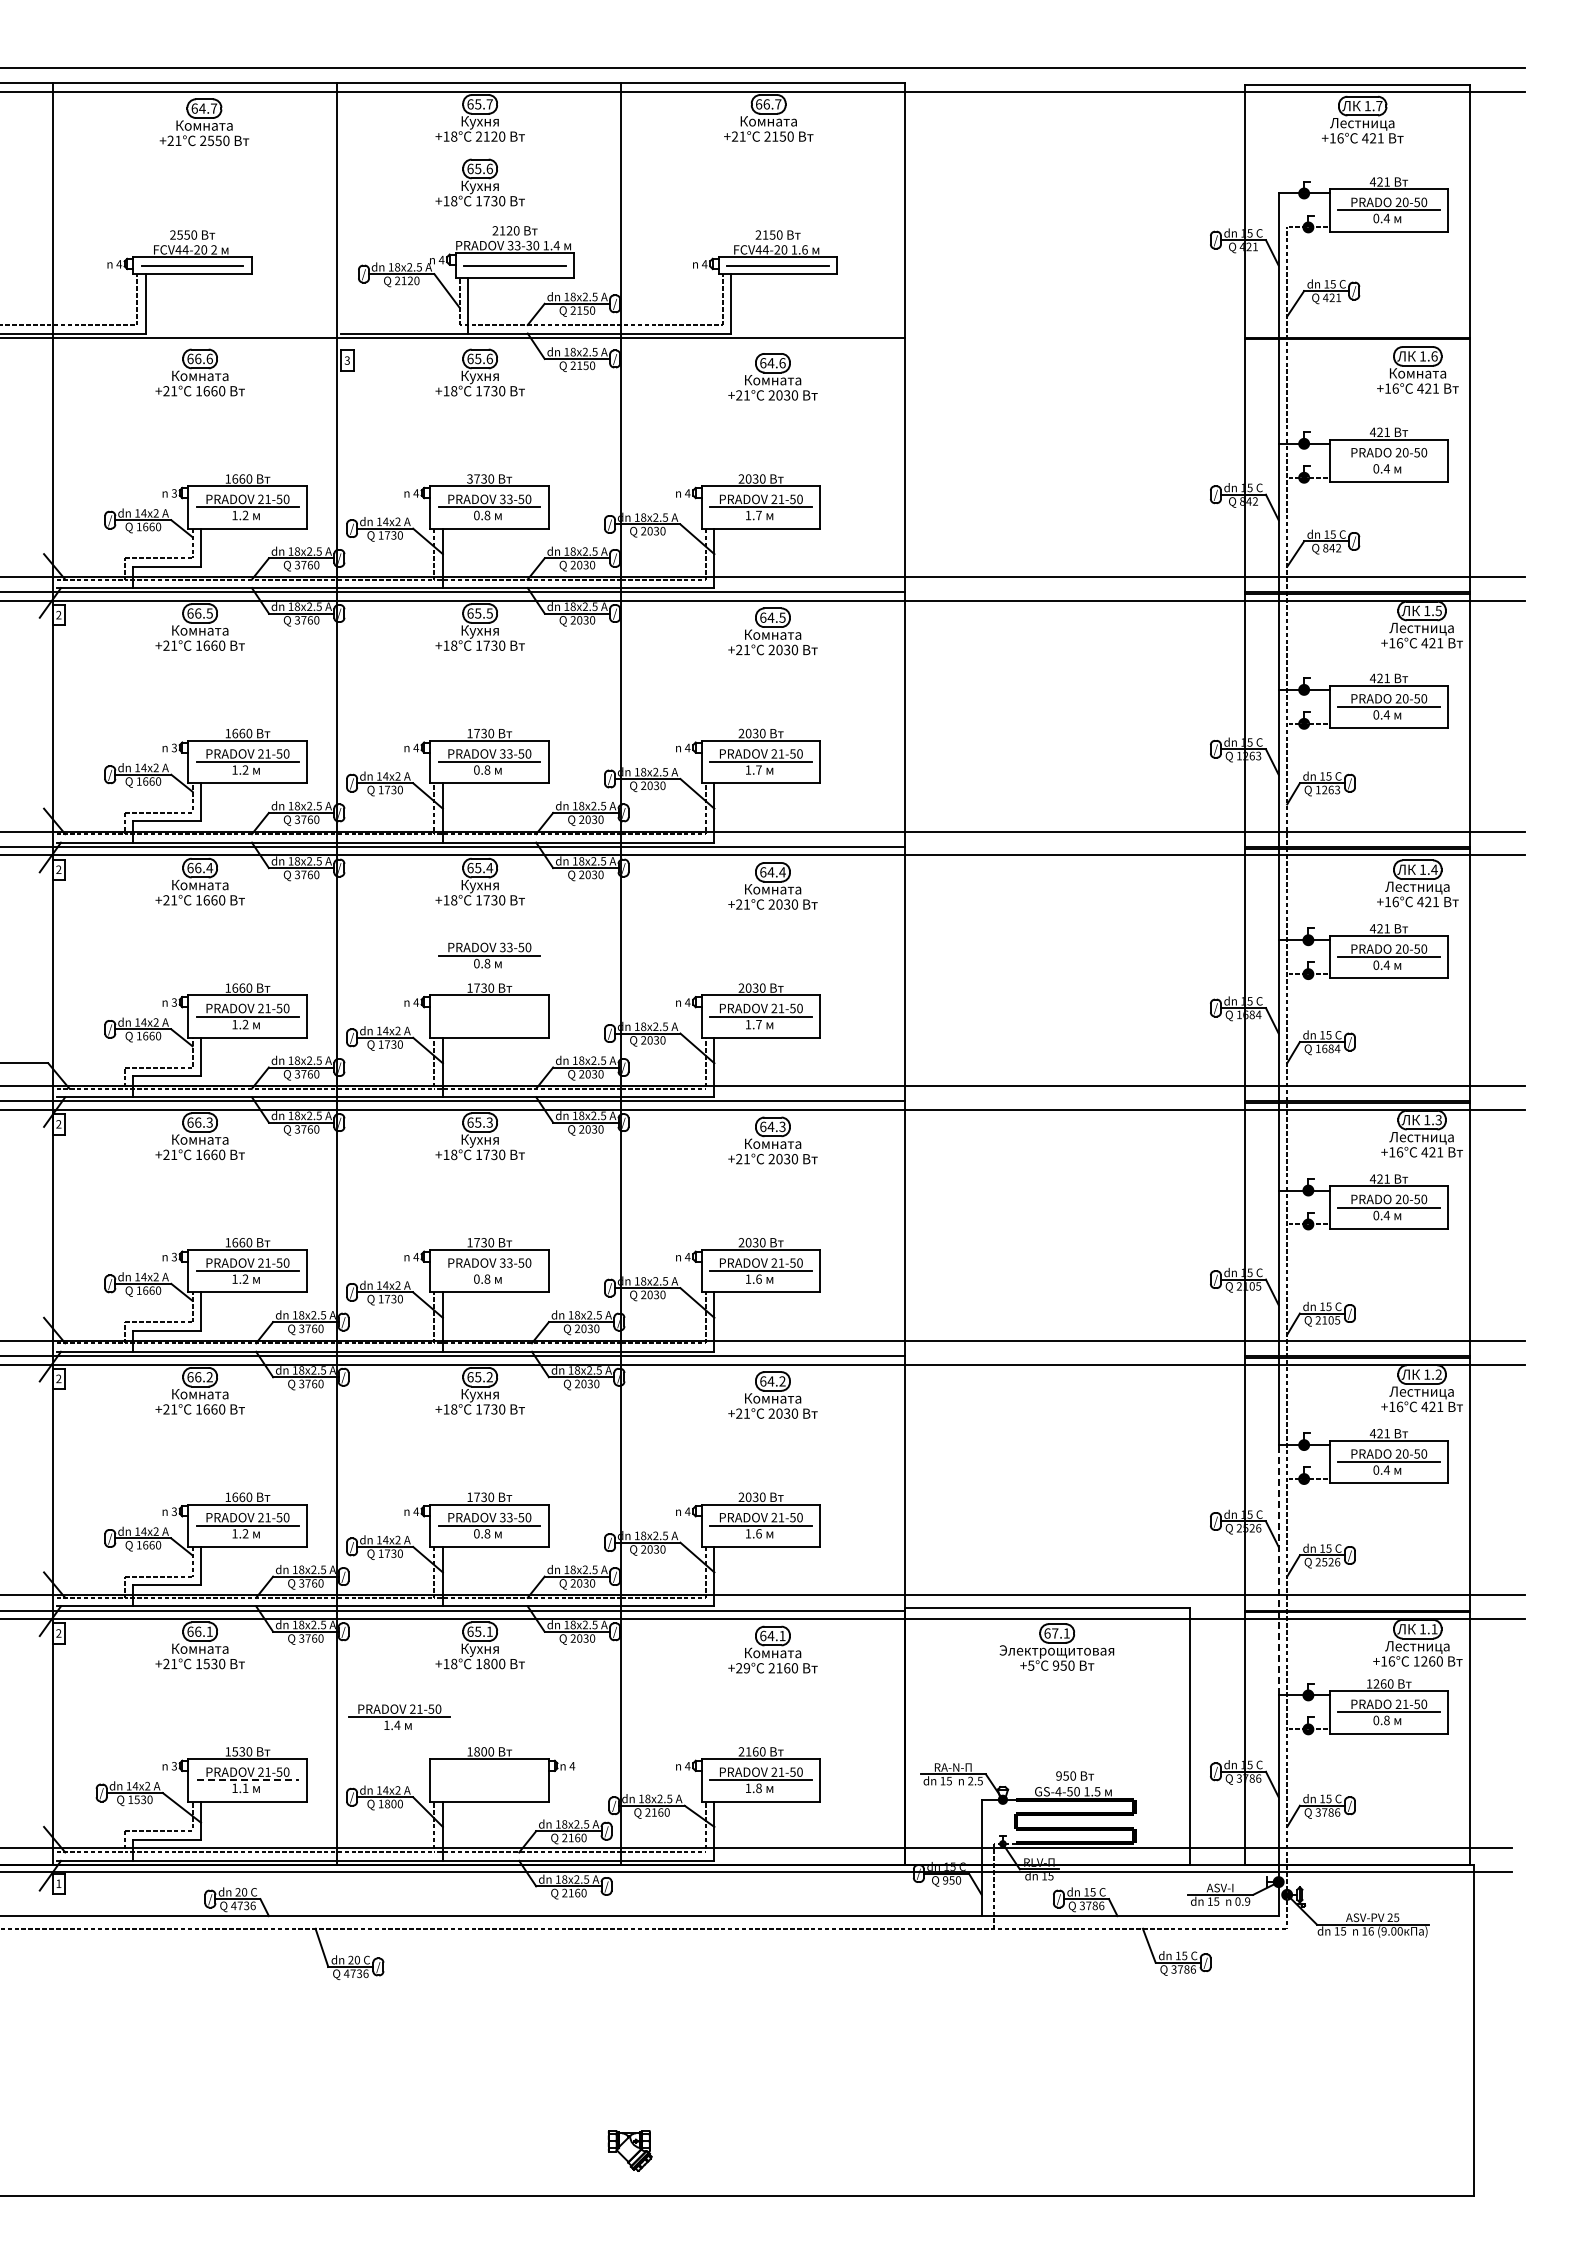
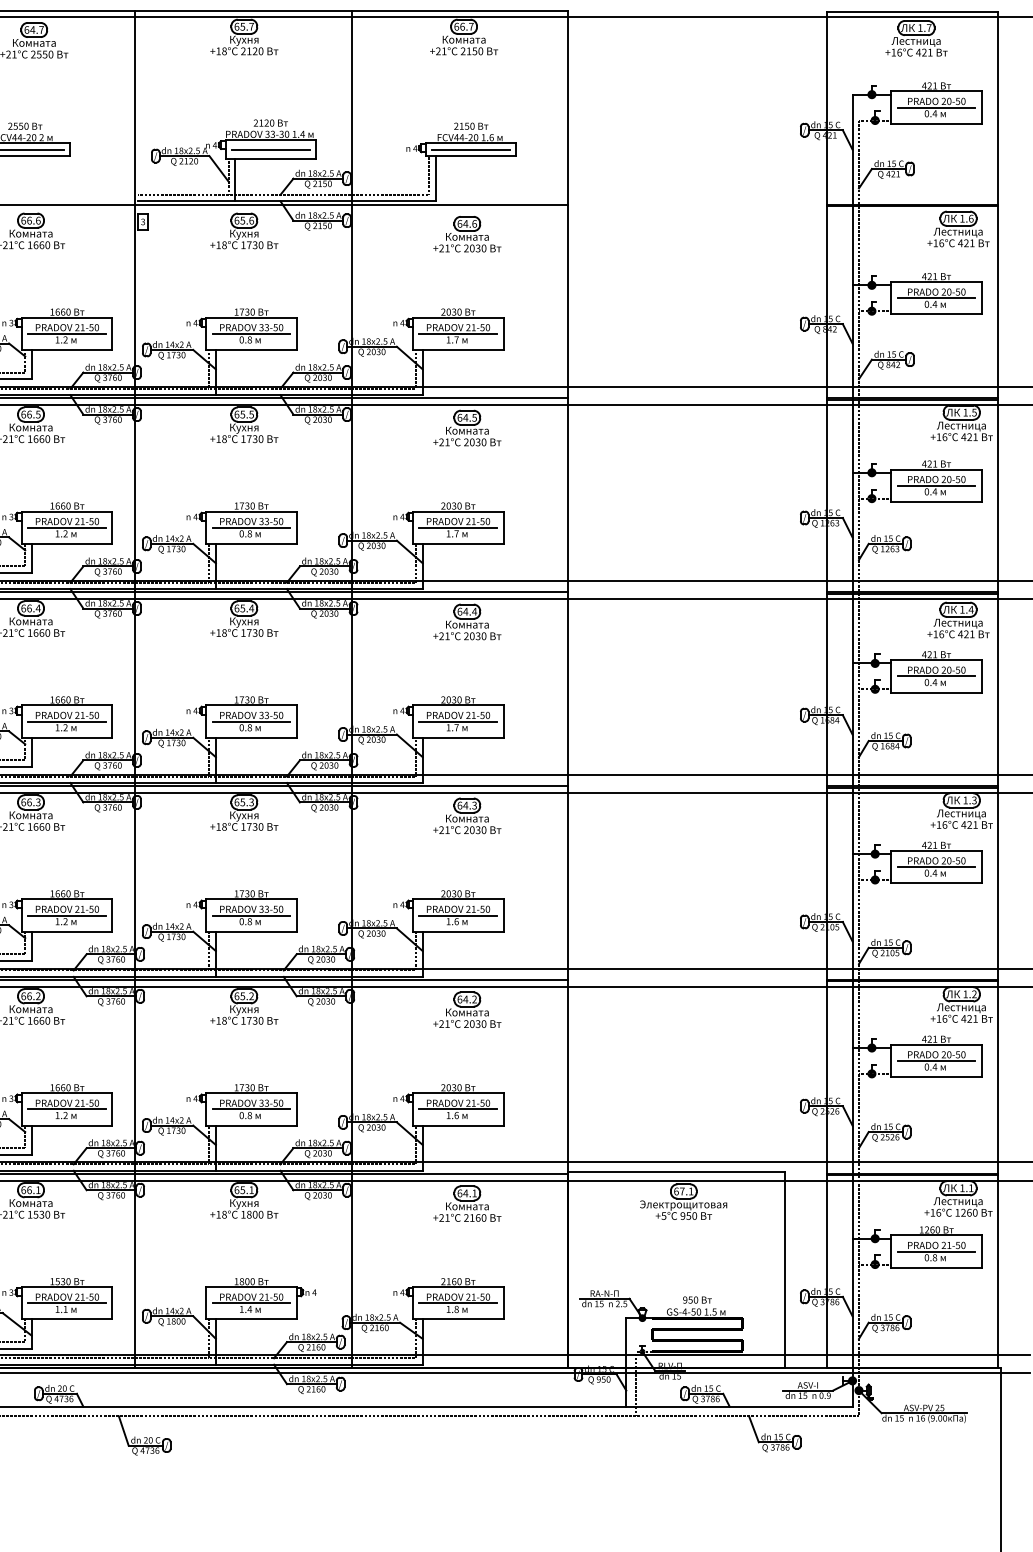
part: (479, 182) -> (243, 86), removed
line: (400, 325) -> (183, 195), added
text: (1417, 374) -> (958, 232), Комната -> Лестница
line: (1388, 460) -> (936, 298), added
text: (469, 478) -> (236, 311), 3730 -> 1730
part: (489, 955) -> (251, 721), moved
line: (489, 1271) -> (251, 915), added
line: (1278, 1569) -> (852, 1142), dashed -> solid
text: (746, 1668) -> (447, 1218), +29°C -> +21°C
part: (399, 1716) -> (251, 1302), moved
line: (247, 1780) -> (67, 1303), dashed -> solid

